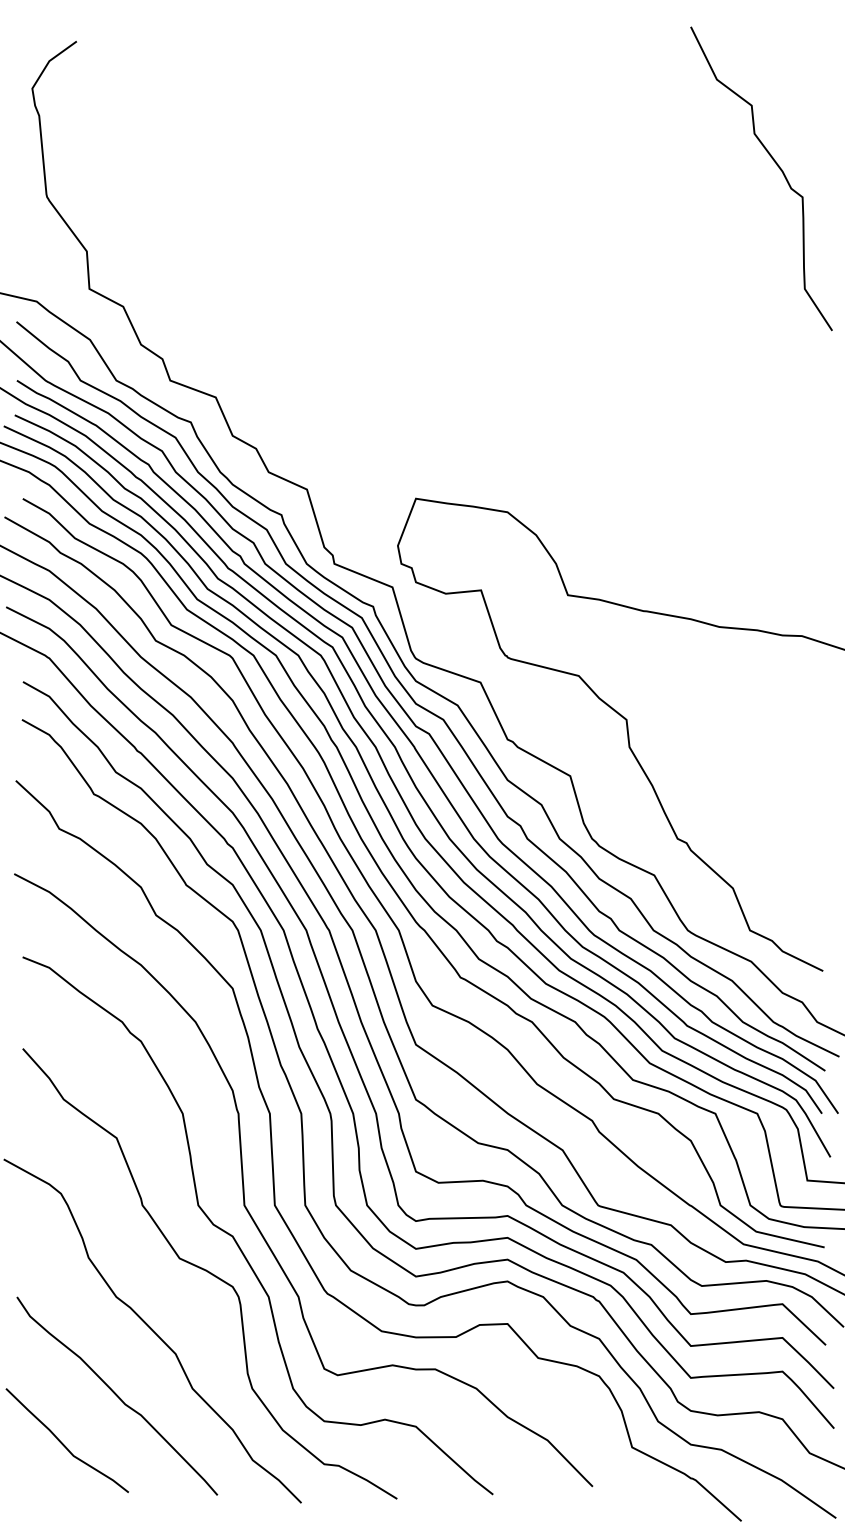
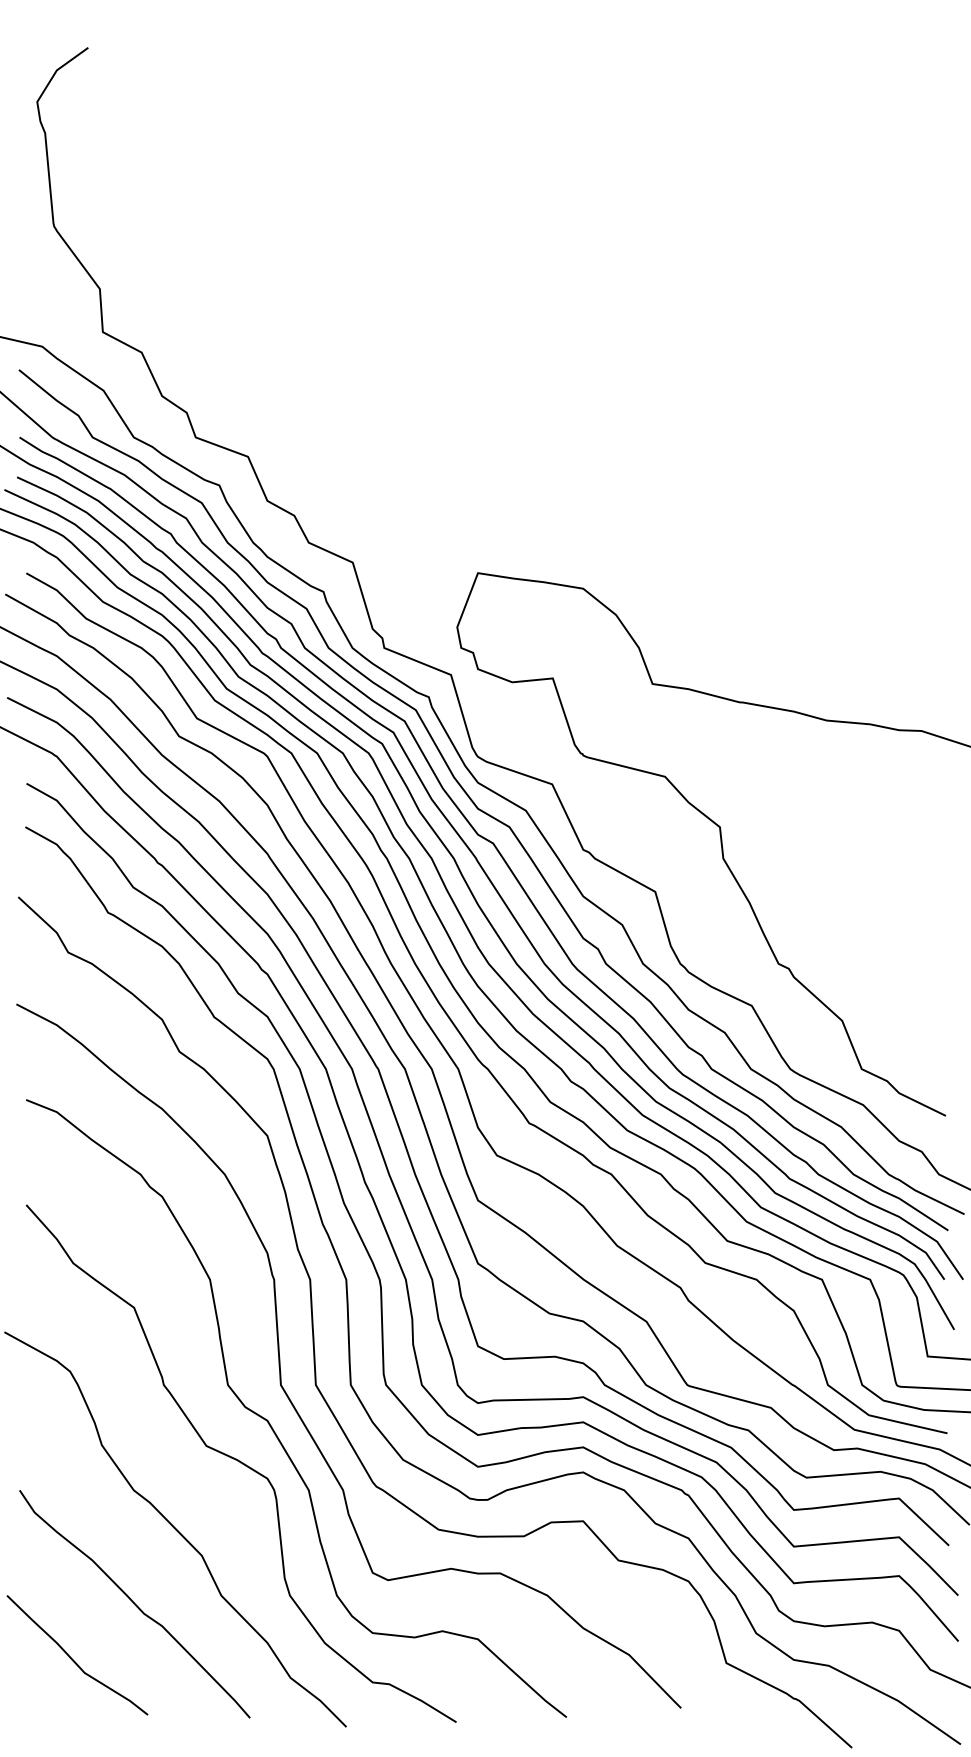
curve: (777, 166) -> (893, 191), removed

